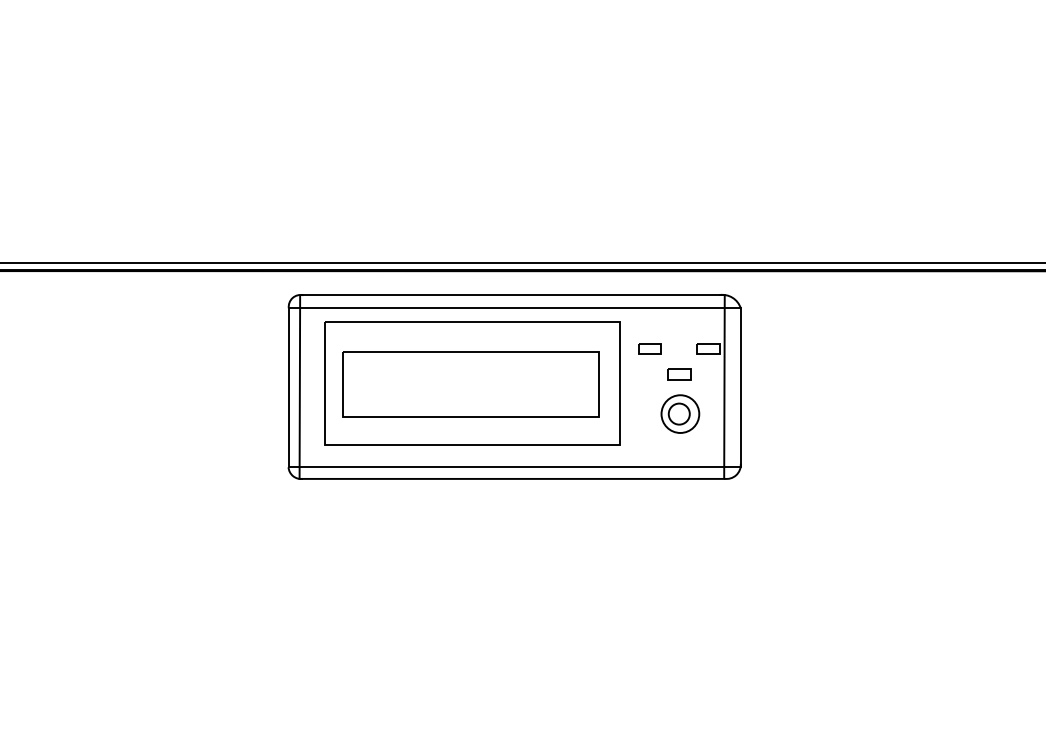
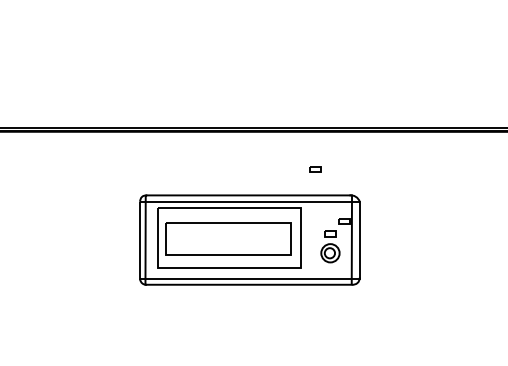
part: (513, 385) -> (249, 239), moved

